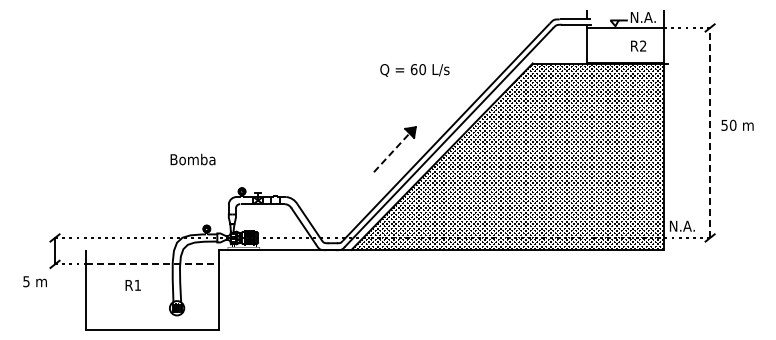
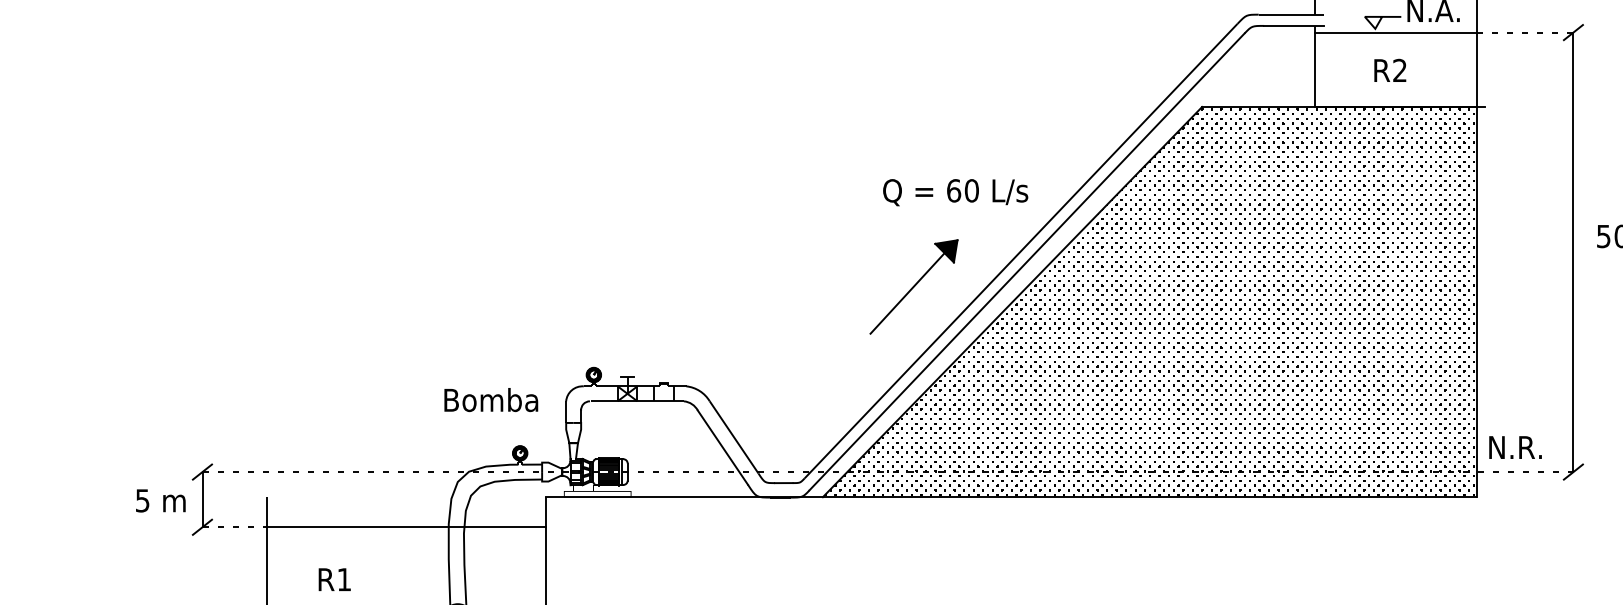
text: (638, 45) -> (1390, 69), moved
text: (414, 70) -> (954, 192), moved
line: (710, 132) -> (1574, 251), dashed -> solid
line: (392, 152) -> (908, 293), dashed -> solid
text: (192, 159) -> (490, 399), moved
text: (688, 225) -> (1528, 445), N.A. -> N.R.
line: (152, 264) -> (406, 527), dashed -> solid
text: (34, 281) -> (159, 500), moved
text: (132, 285) -> (333, 579), moved

